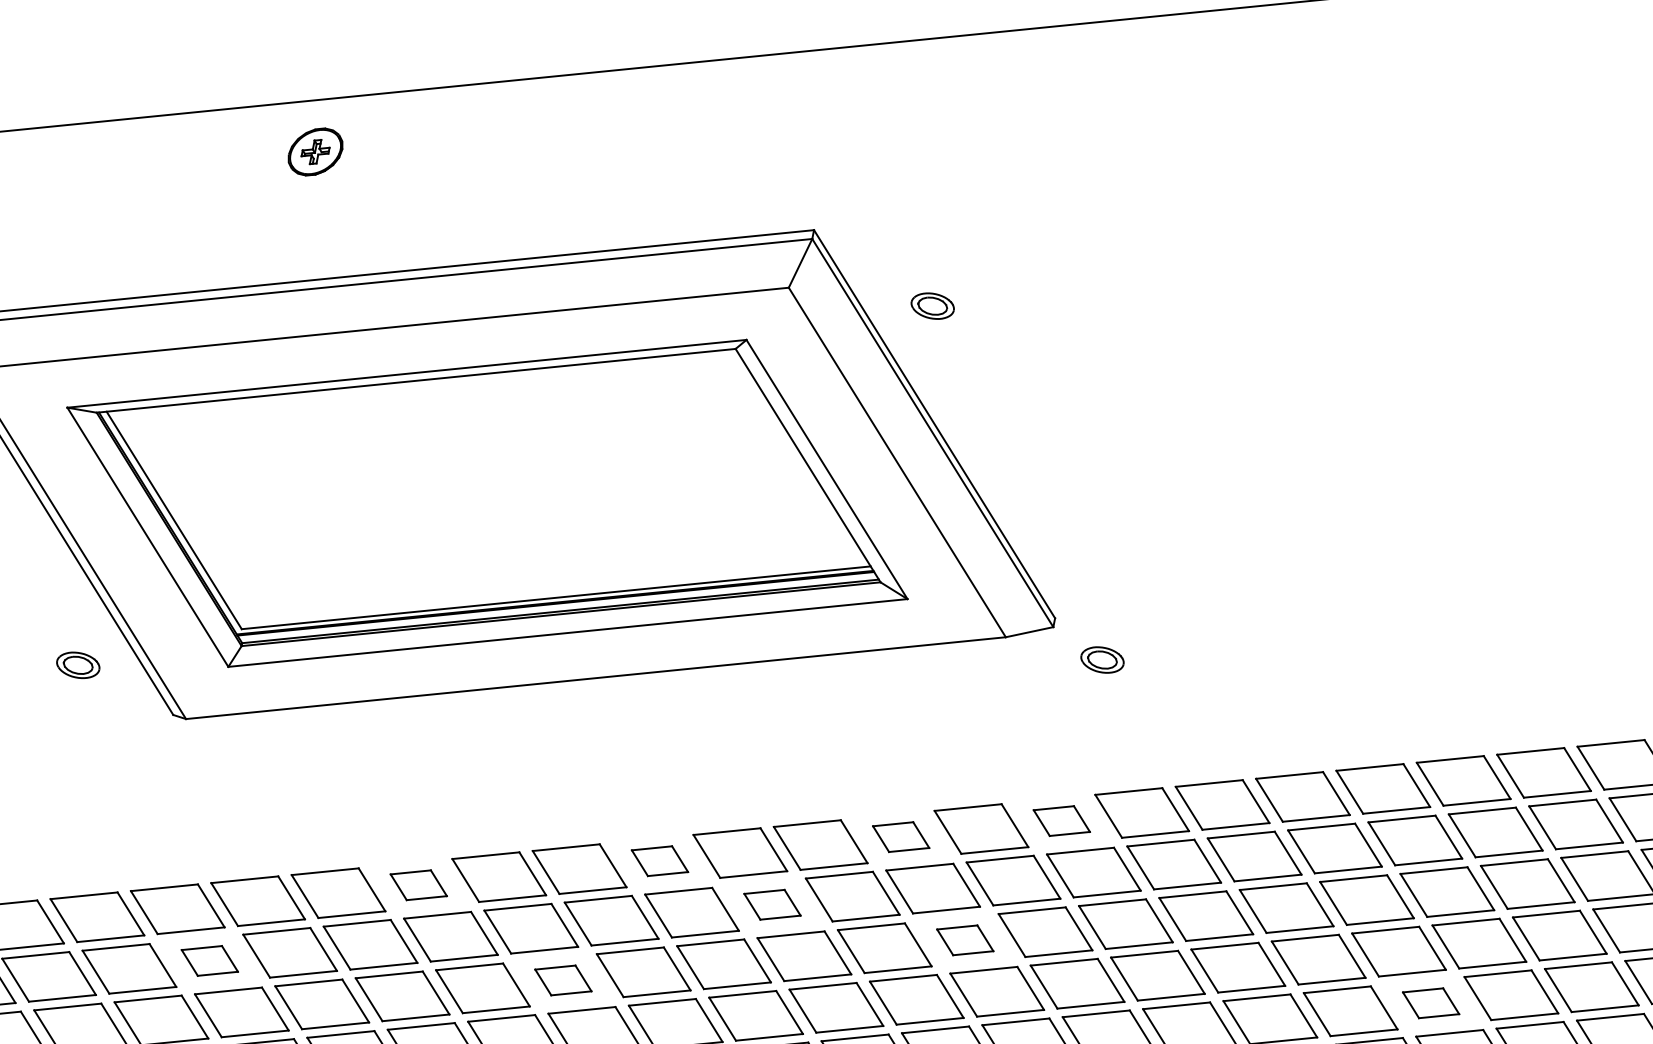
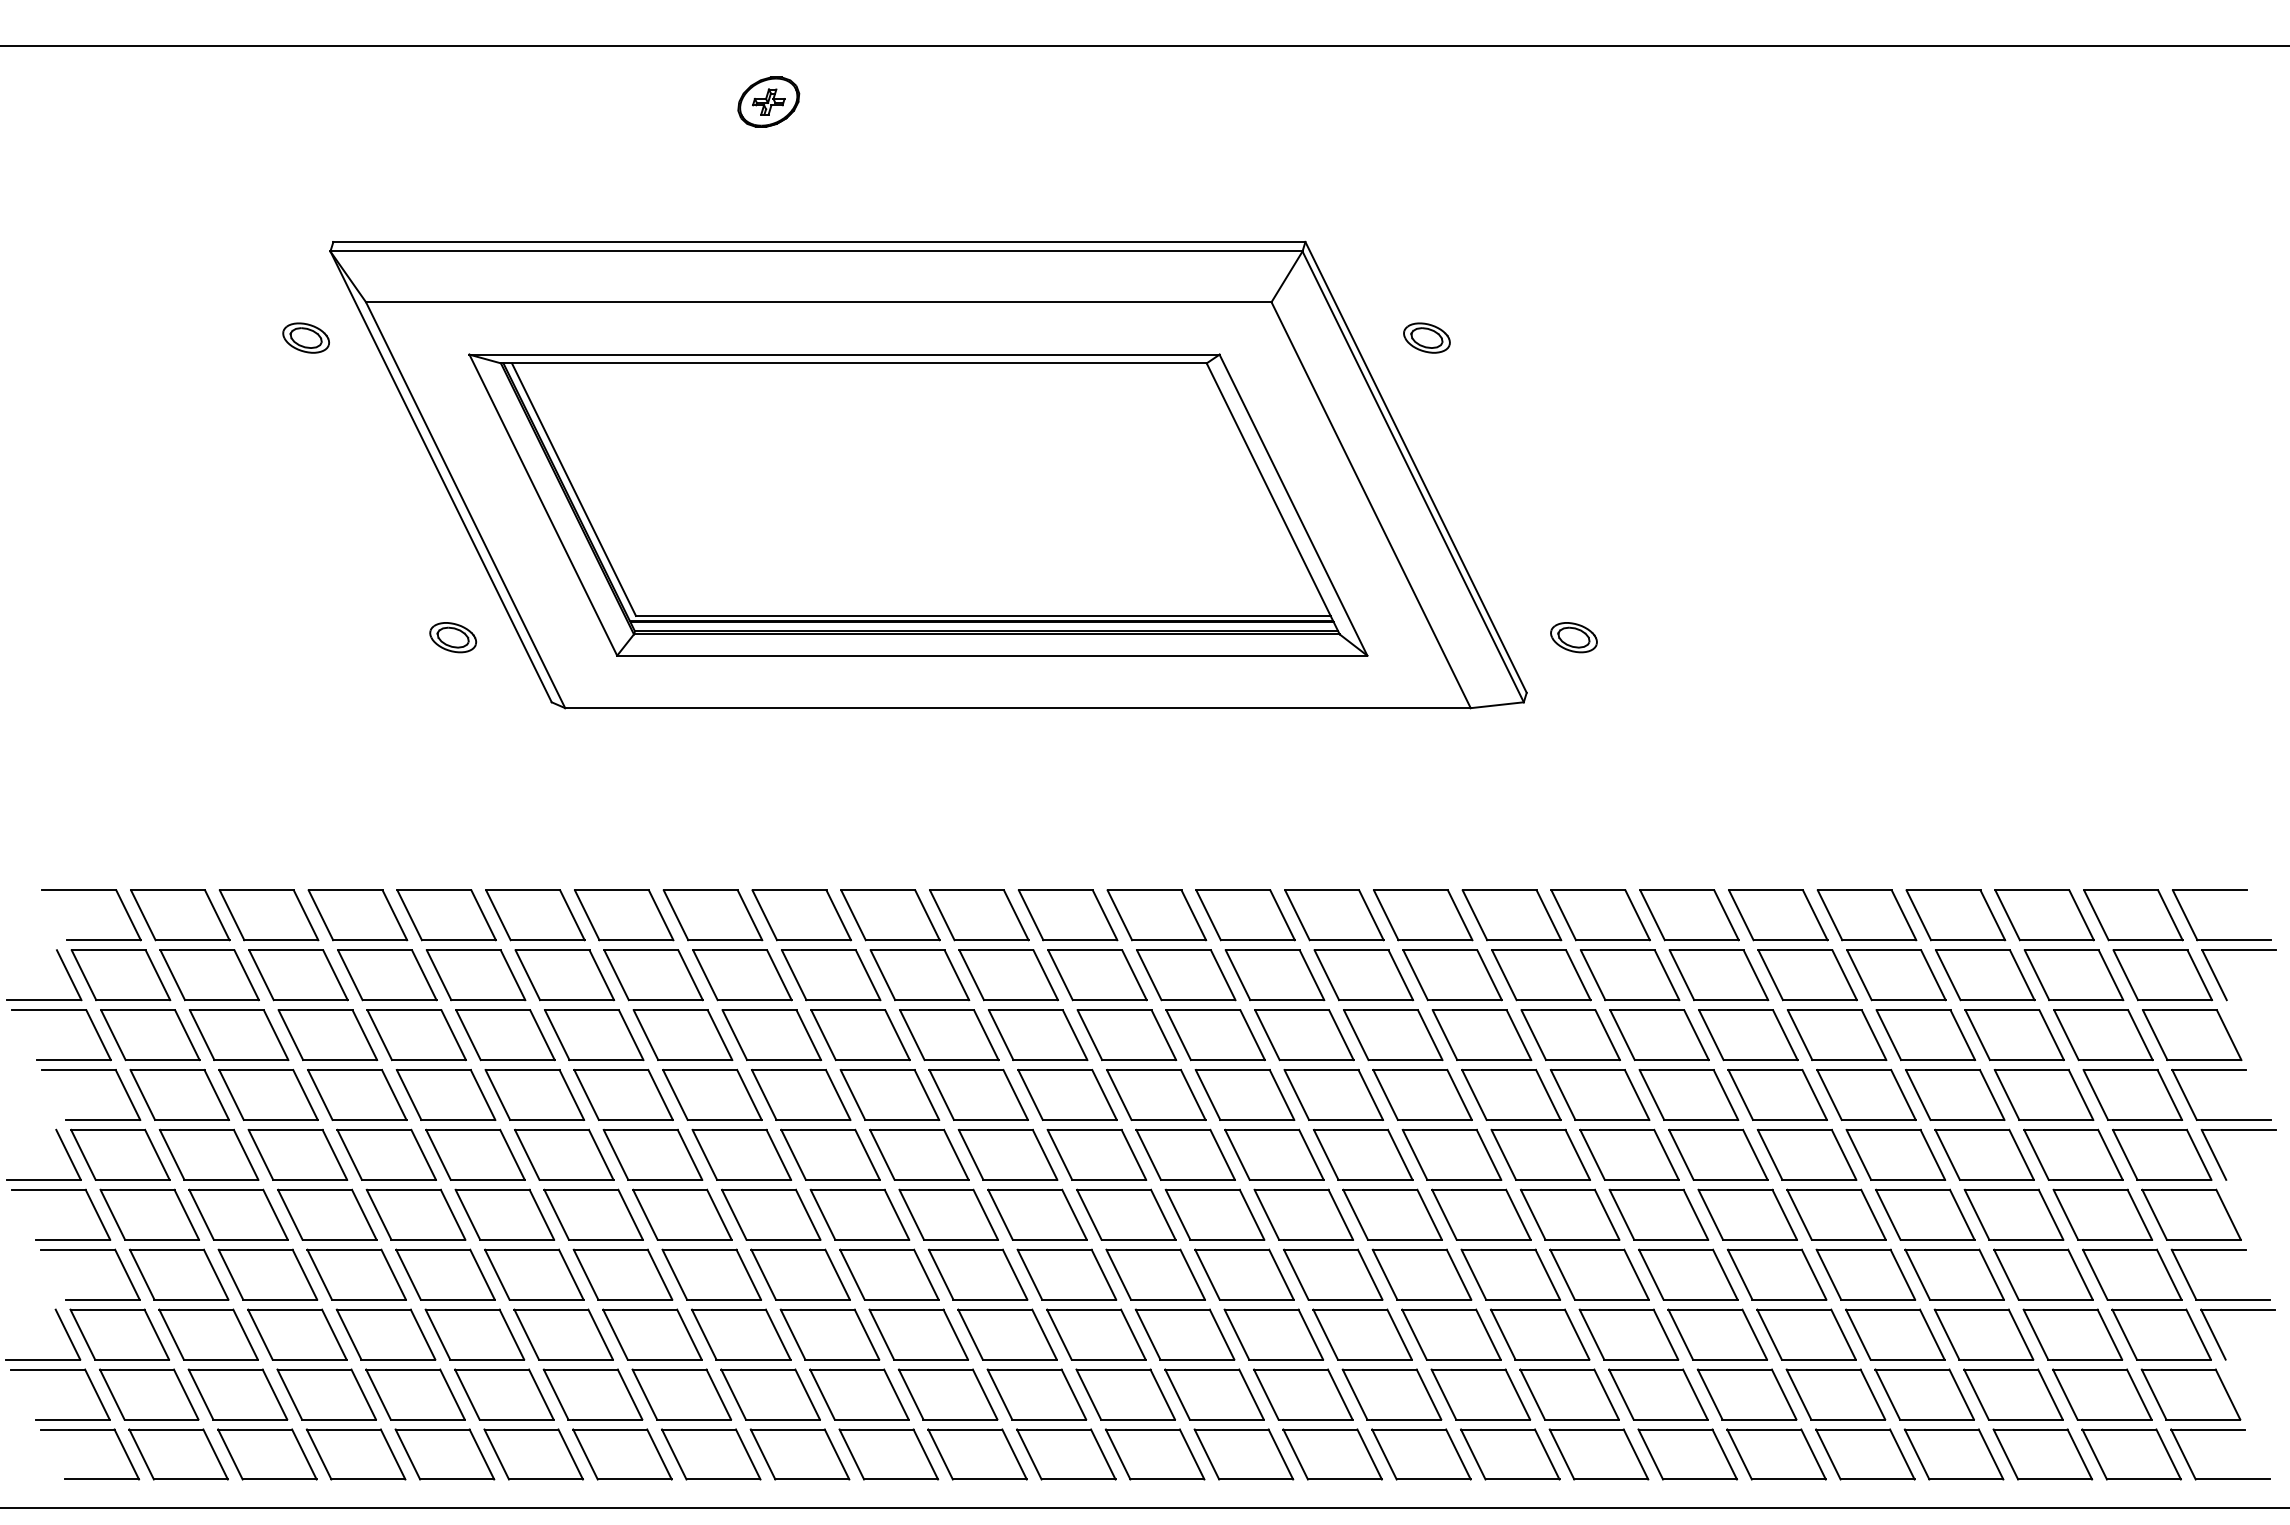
part: (1102, 659) -> (1573, 637), moved
part: (1061, 821) -> (1511, 915), size x1.67
part: (901, 837) -> (1334, 915), size x1.67
part: (659, 861) -> (1067, 915), size x1.67
part: (418, 885) -> (801, 915), size x1.67
part: (772, 904) -> (1186, 975), size x1.67
part: (965, 940) -> (1393, 1035), size x1.67
part: (209, 961) -> (564, 975), size x1.67
part: (563, 980) -> (949, 1035), size x1.67
part: (1430, 1002) -> (1895, 1154), size x1.67

